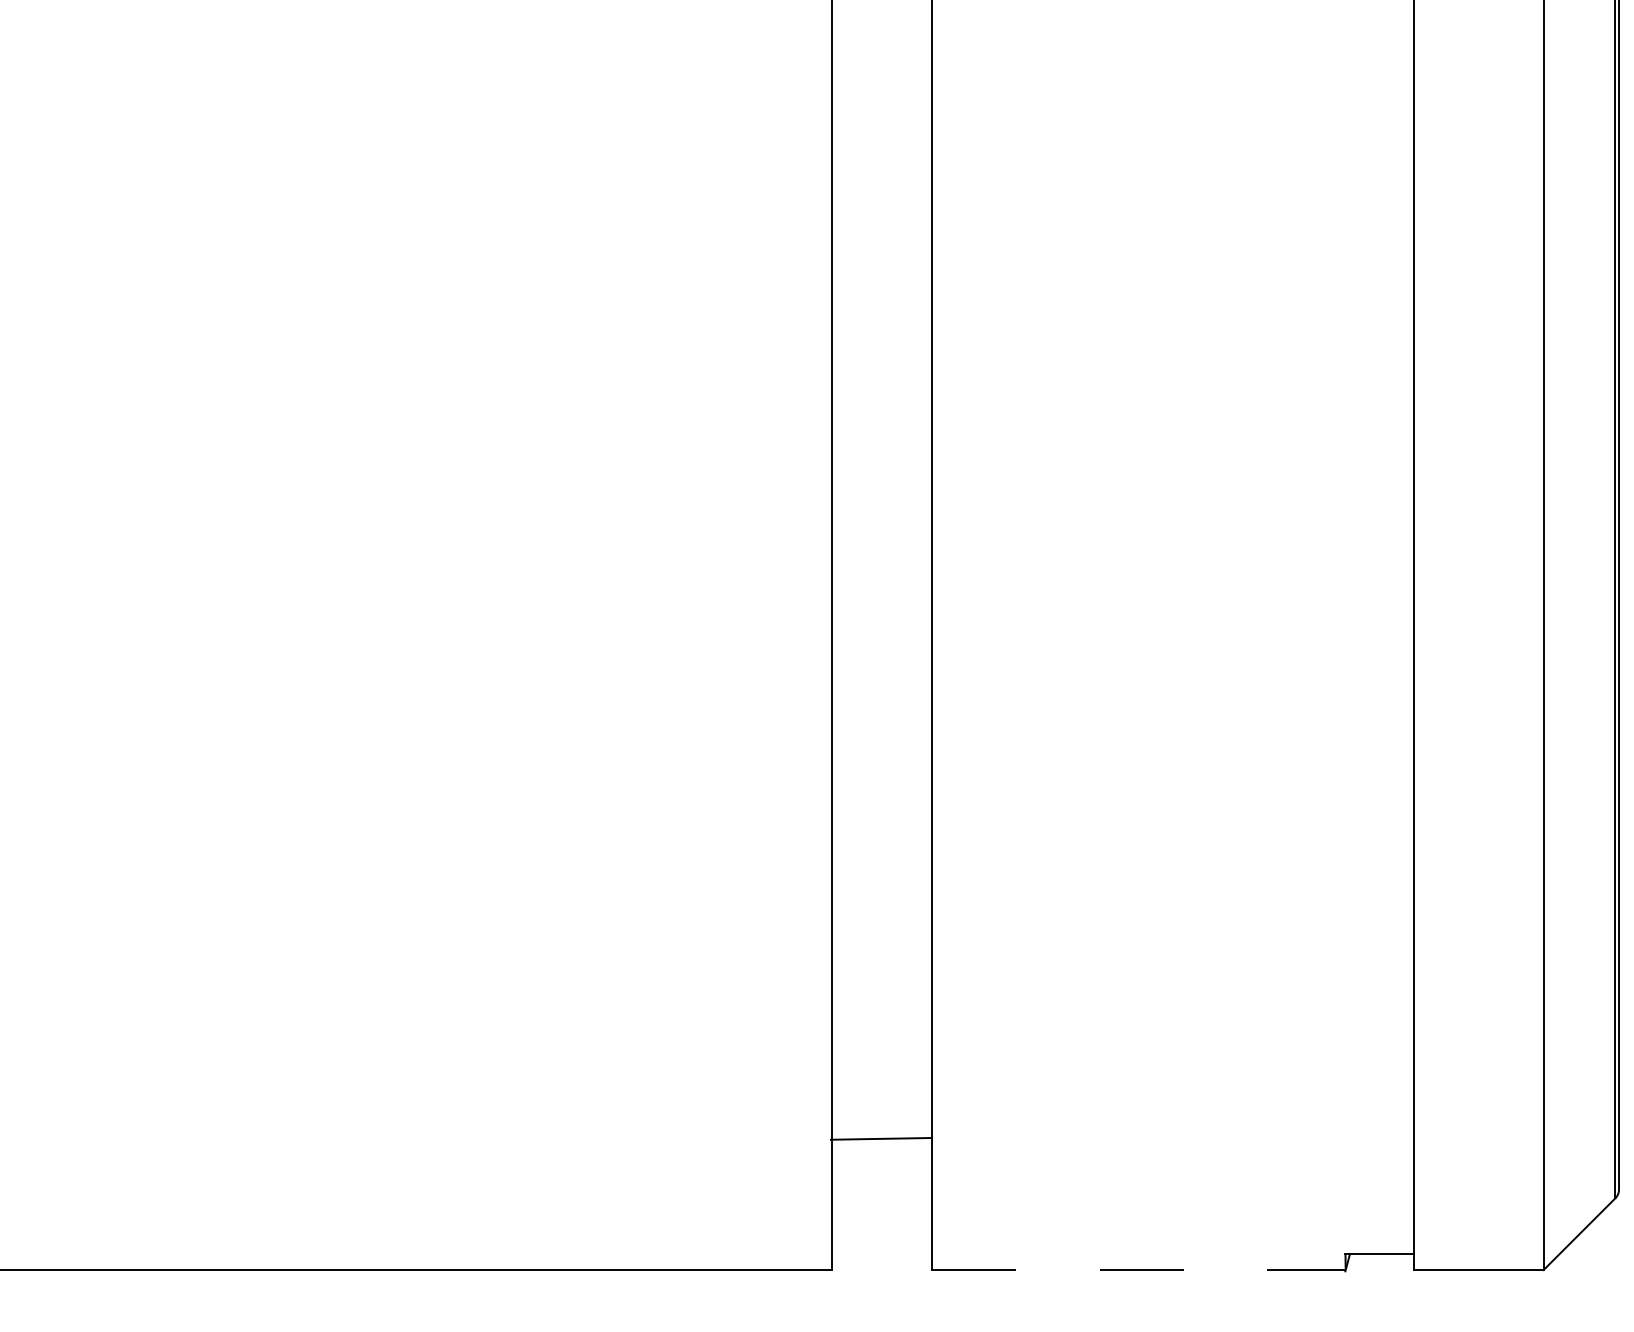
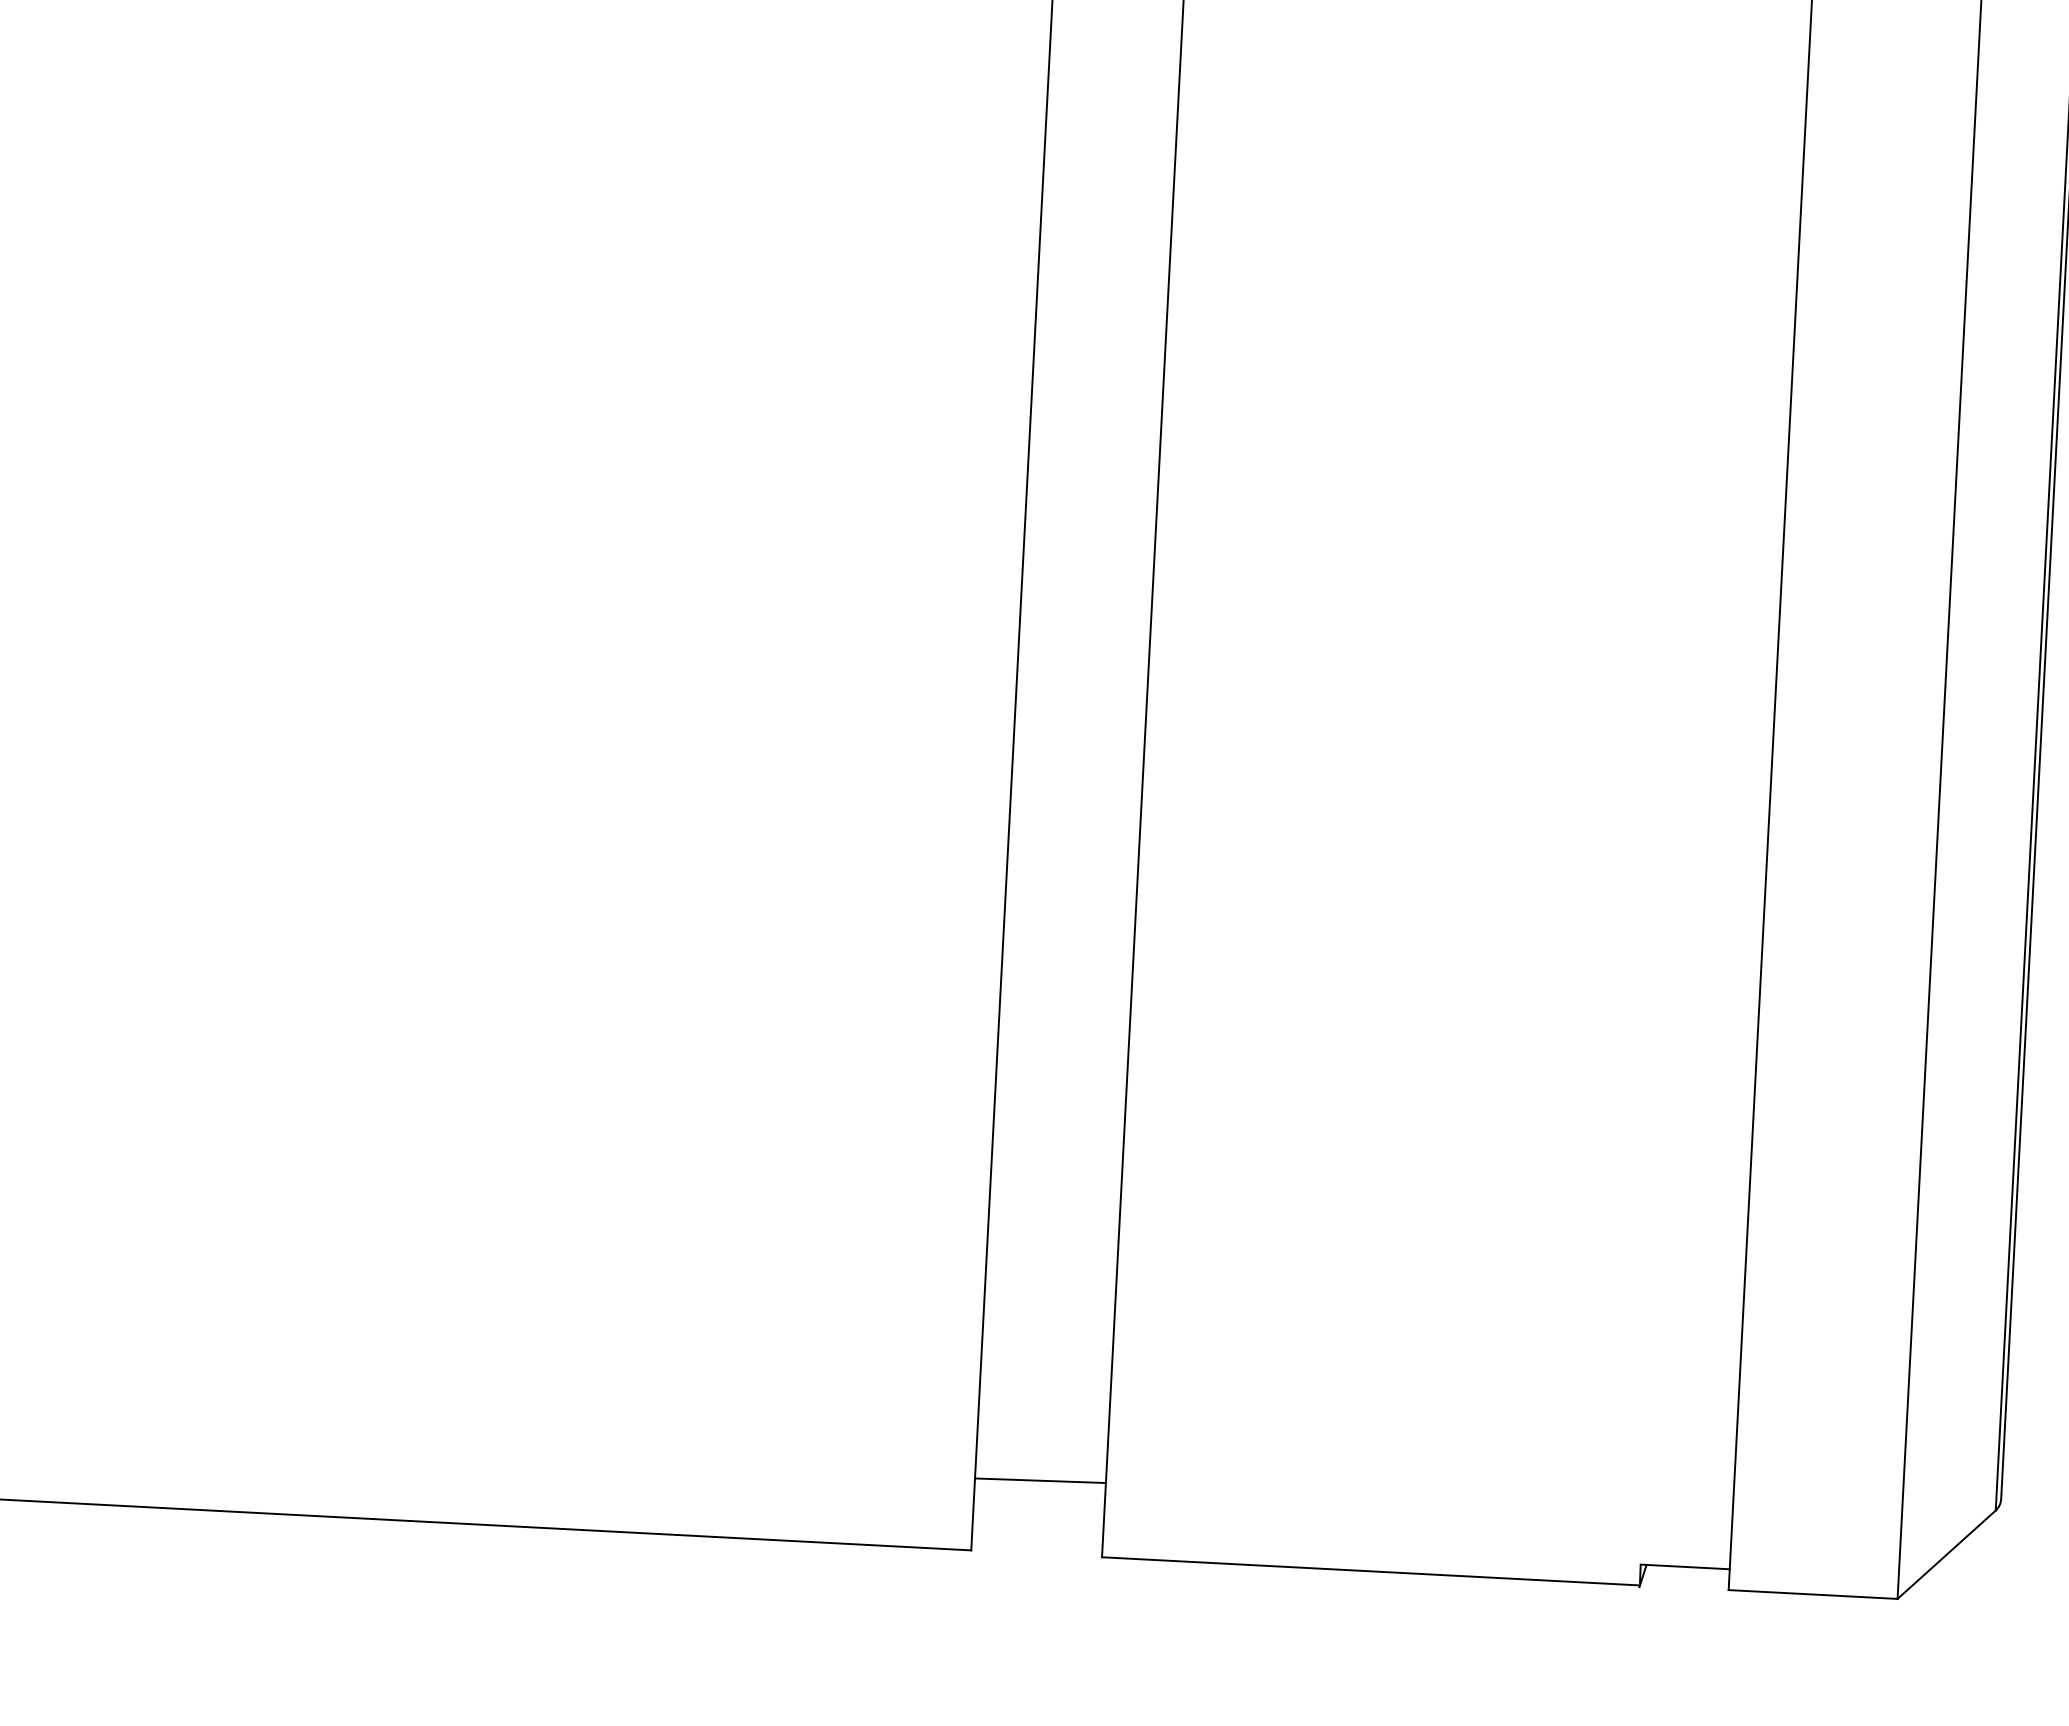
line: (880, 1138) -> (1039, 1480), moved
line: (1139, 1270) -> (1371, 1571), dashed -> solid

